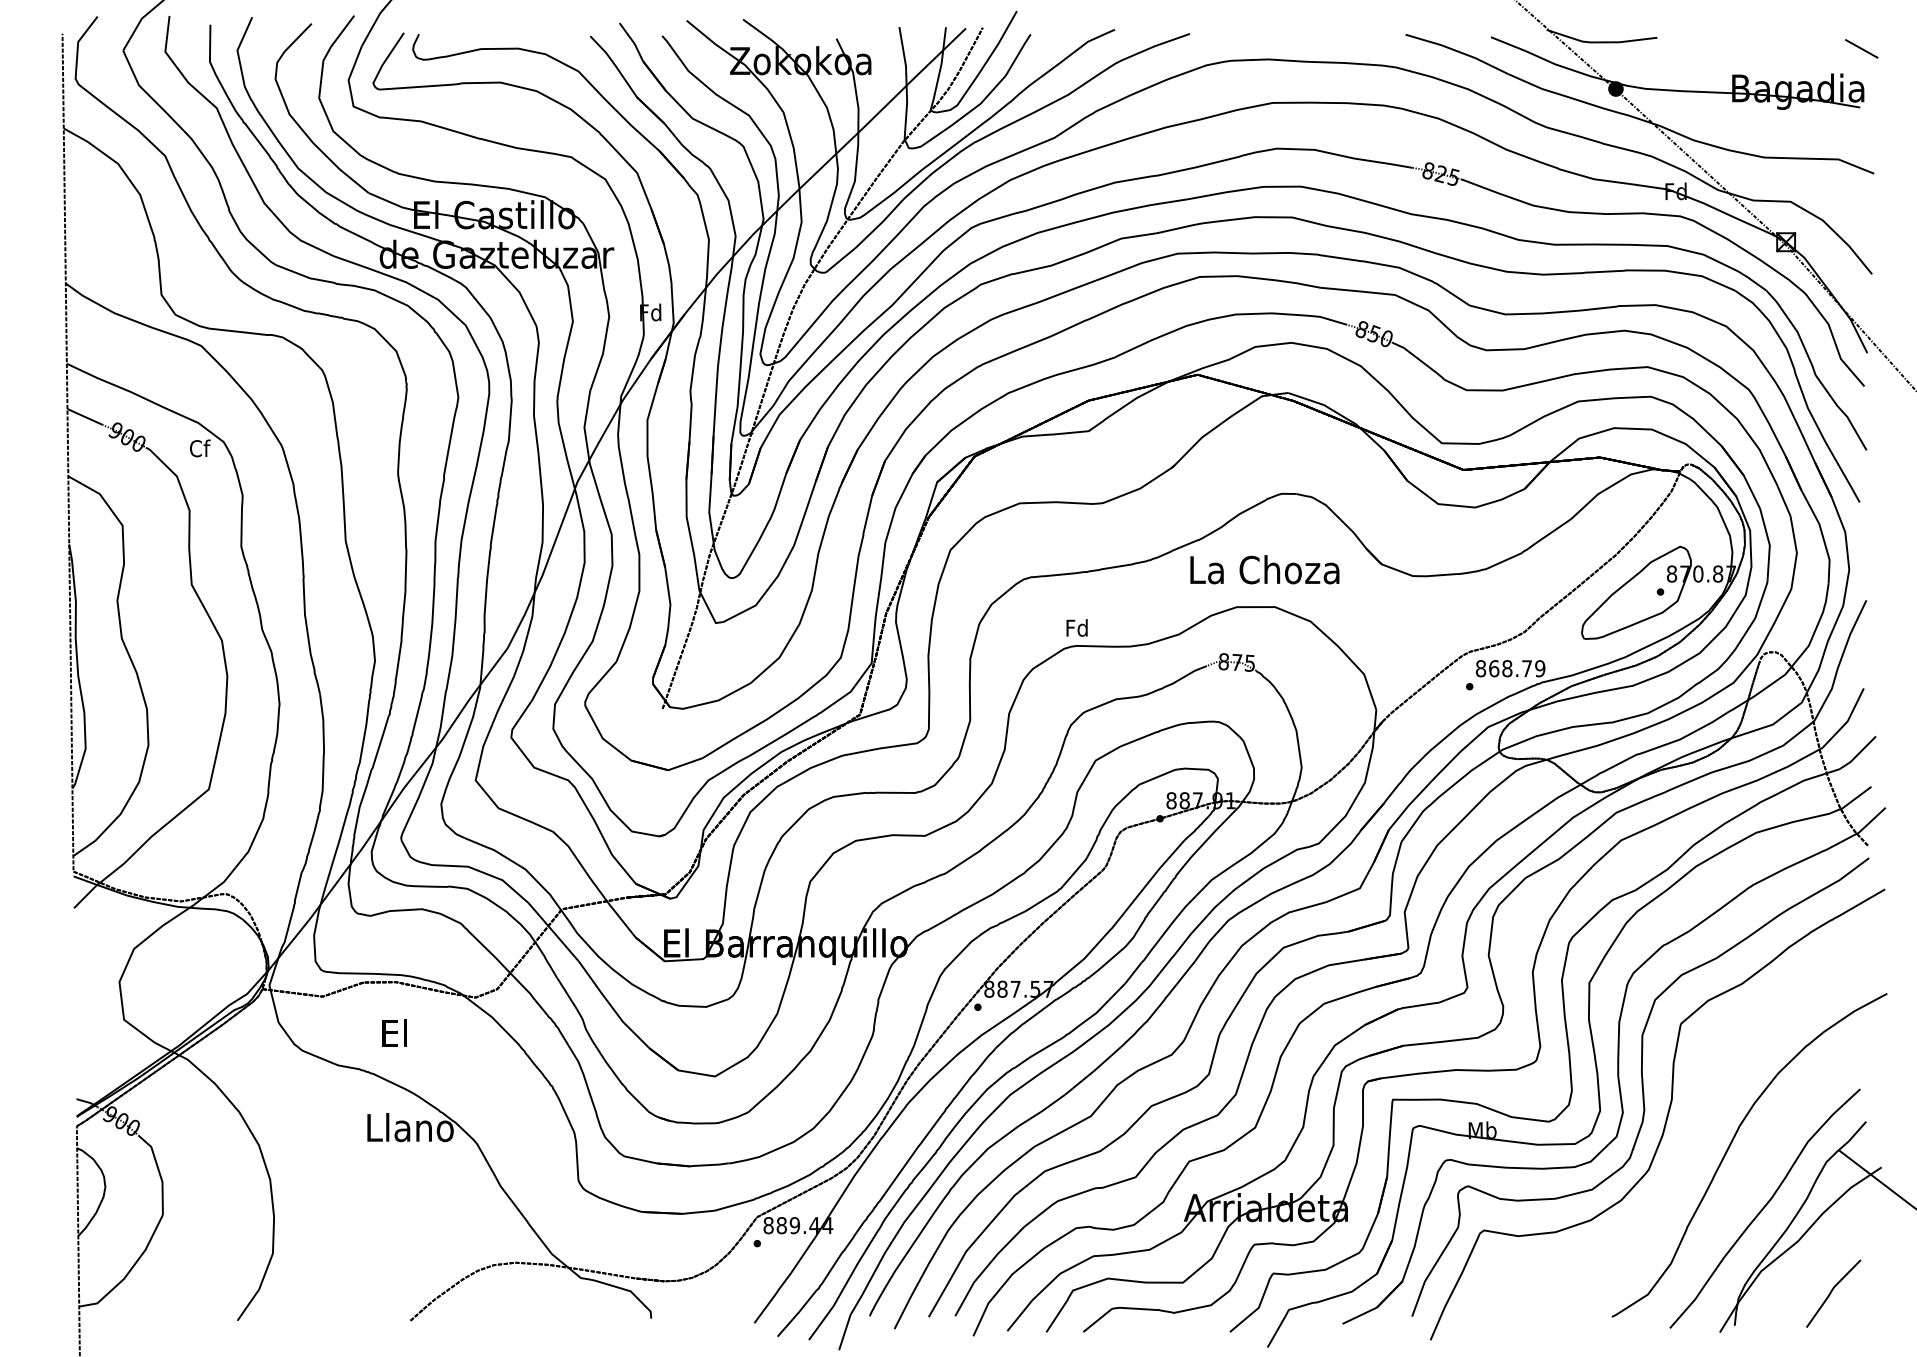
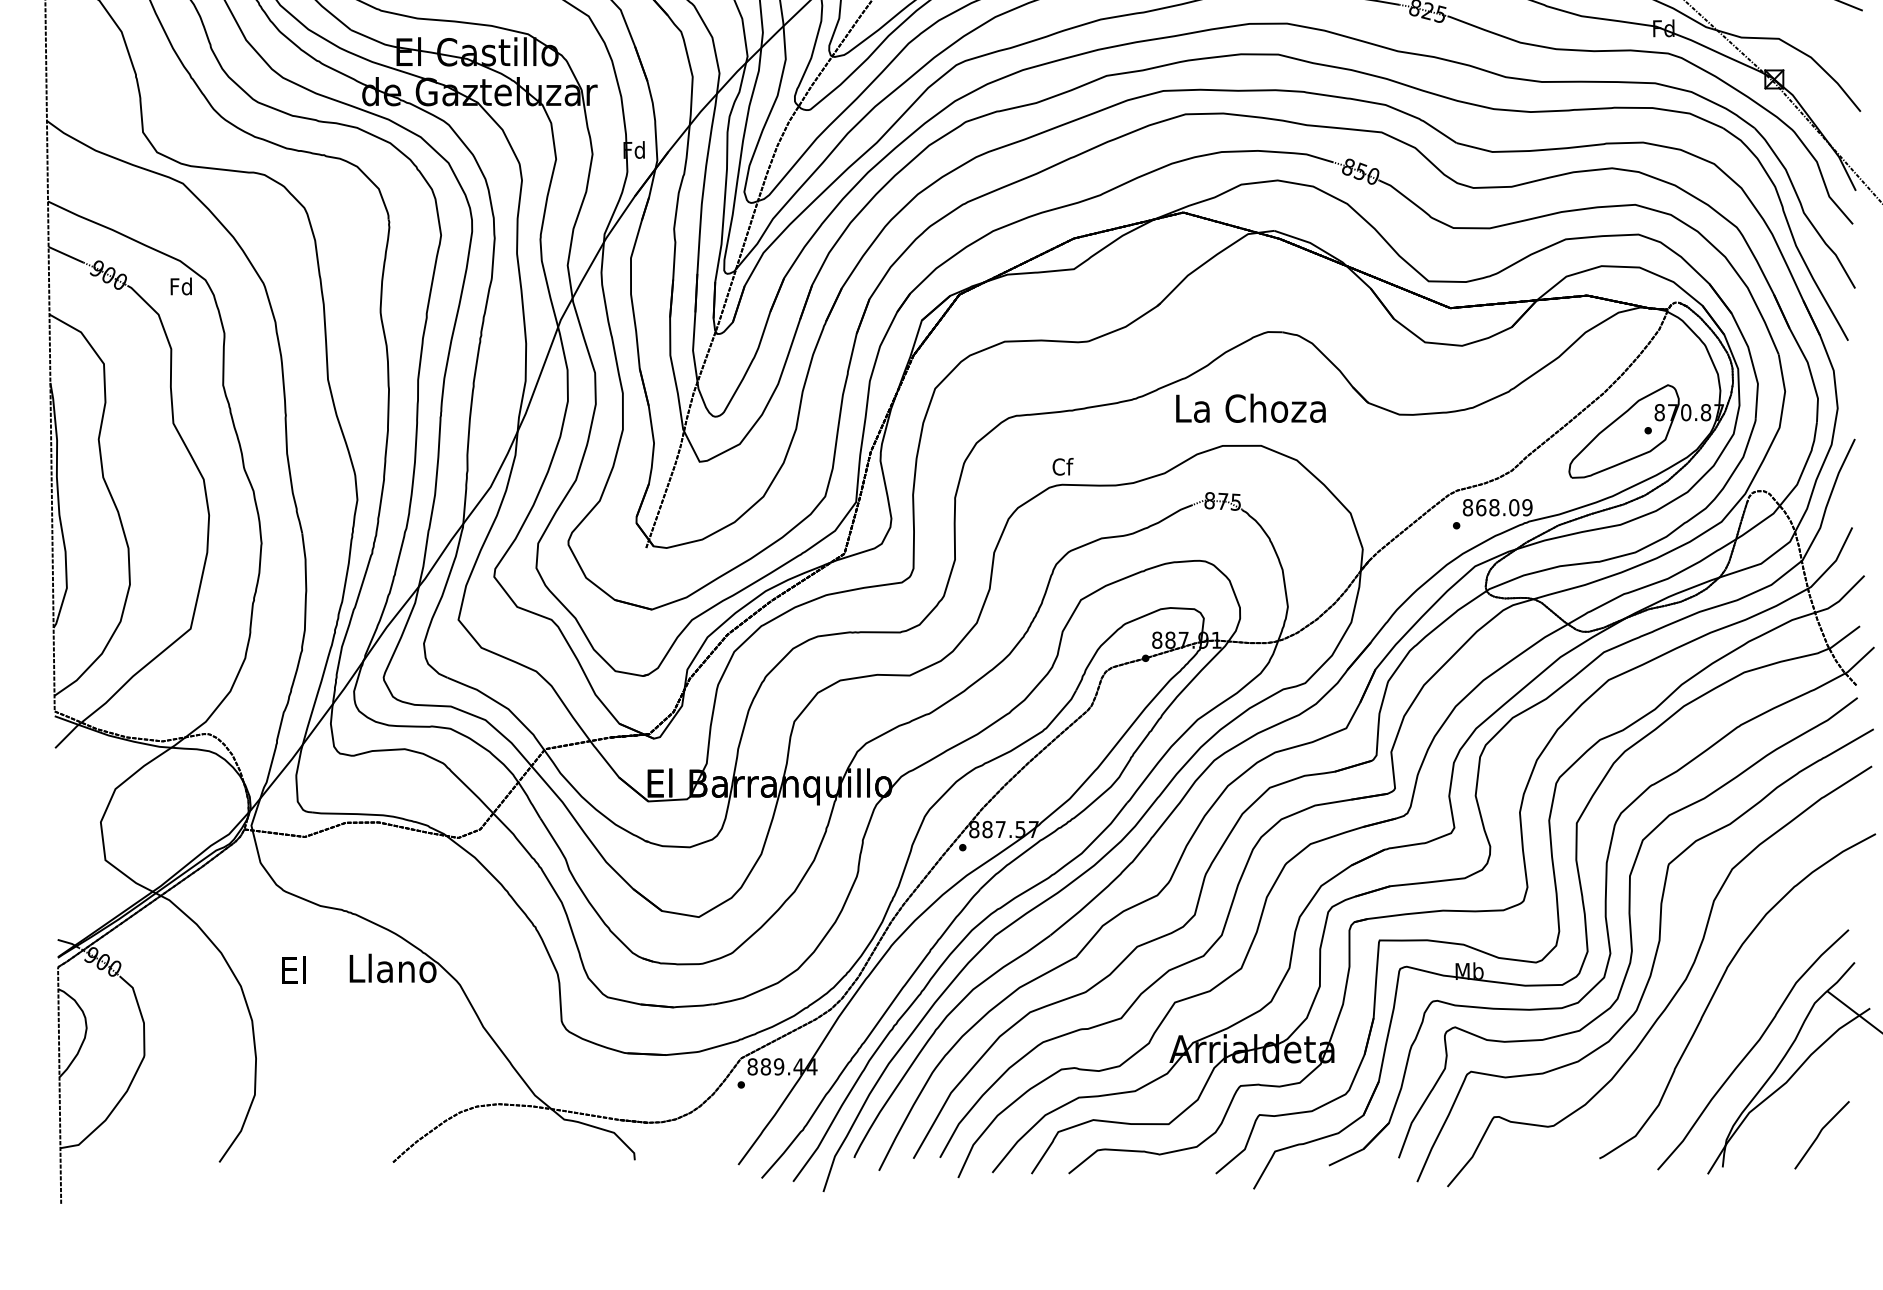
text: (199, 448) -> (181, 286), Cf -> Fd
text: (1077, 627) -> (1062, 466), Fd -> Cf
text: (1527, 668) -> (1514, 507), 868.79 -> 868.09
text: (394, 1032) -> (293, 969), moved
curve: (1690, 1147) -> (1678, 988), added

